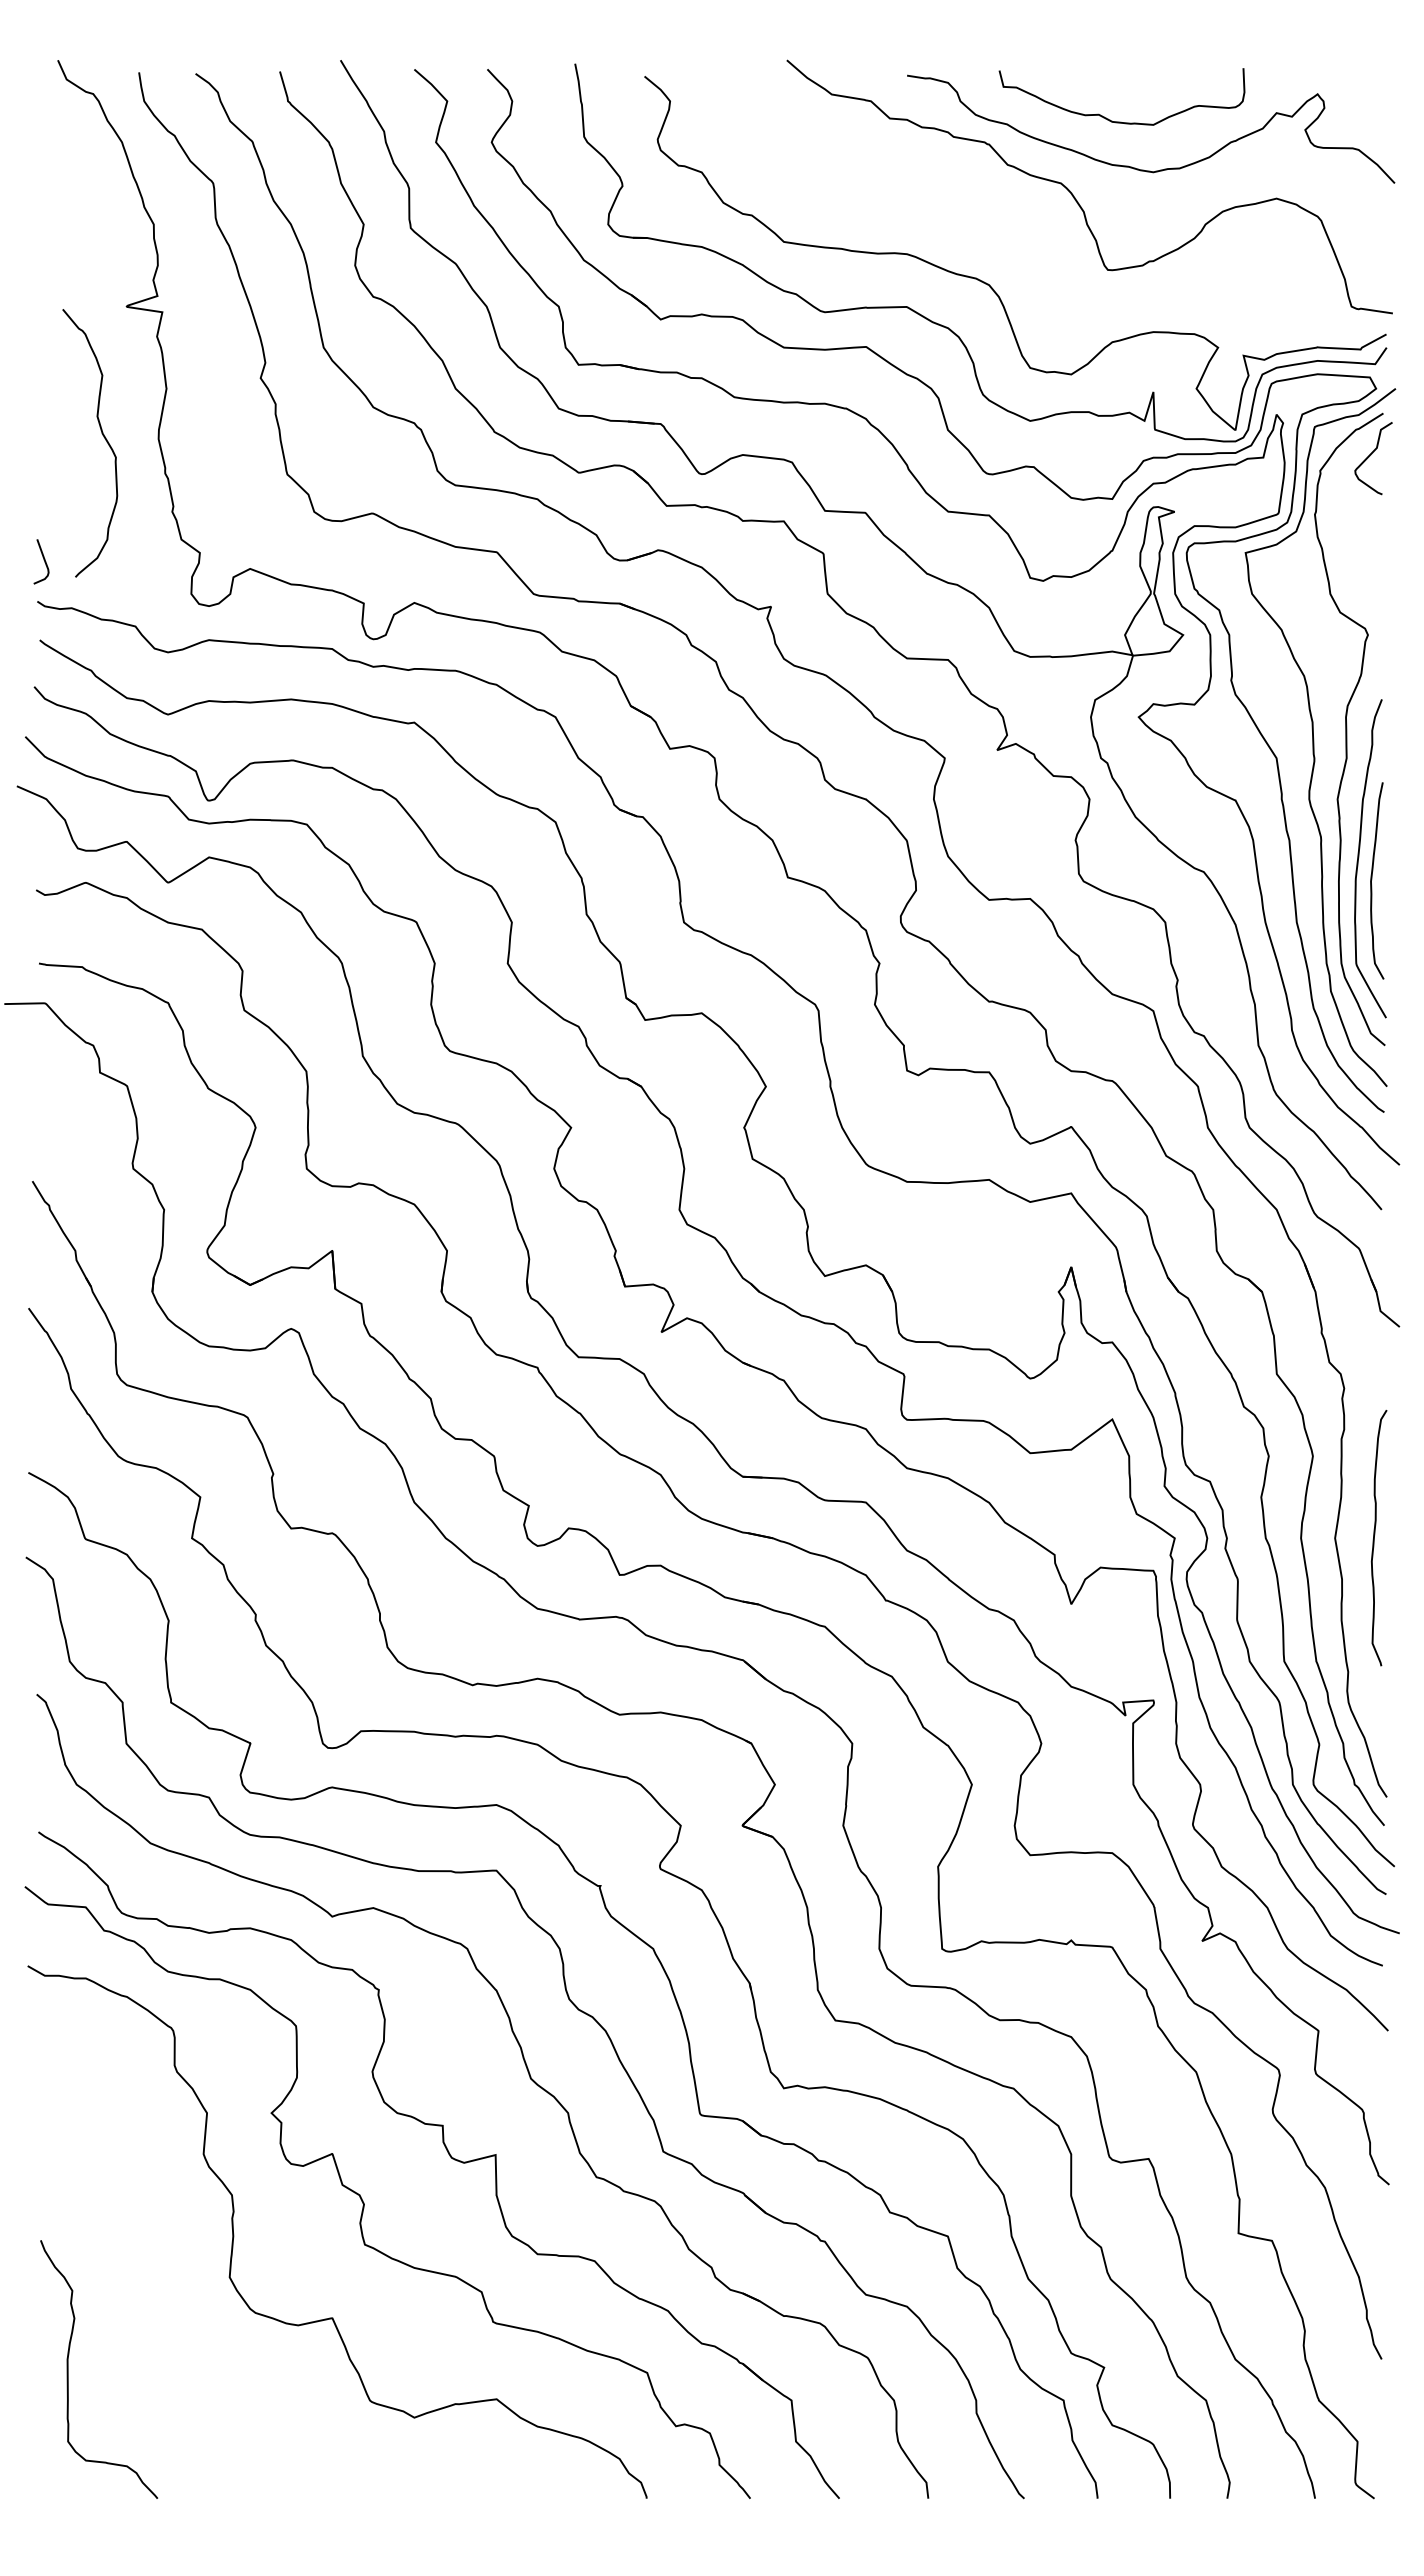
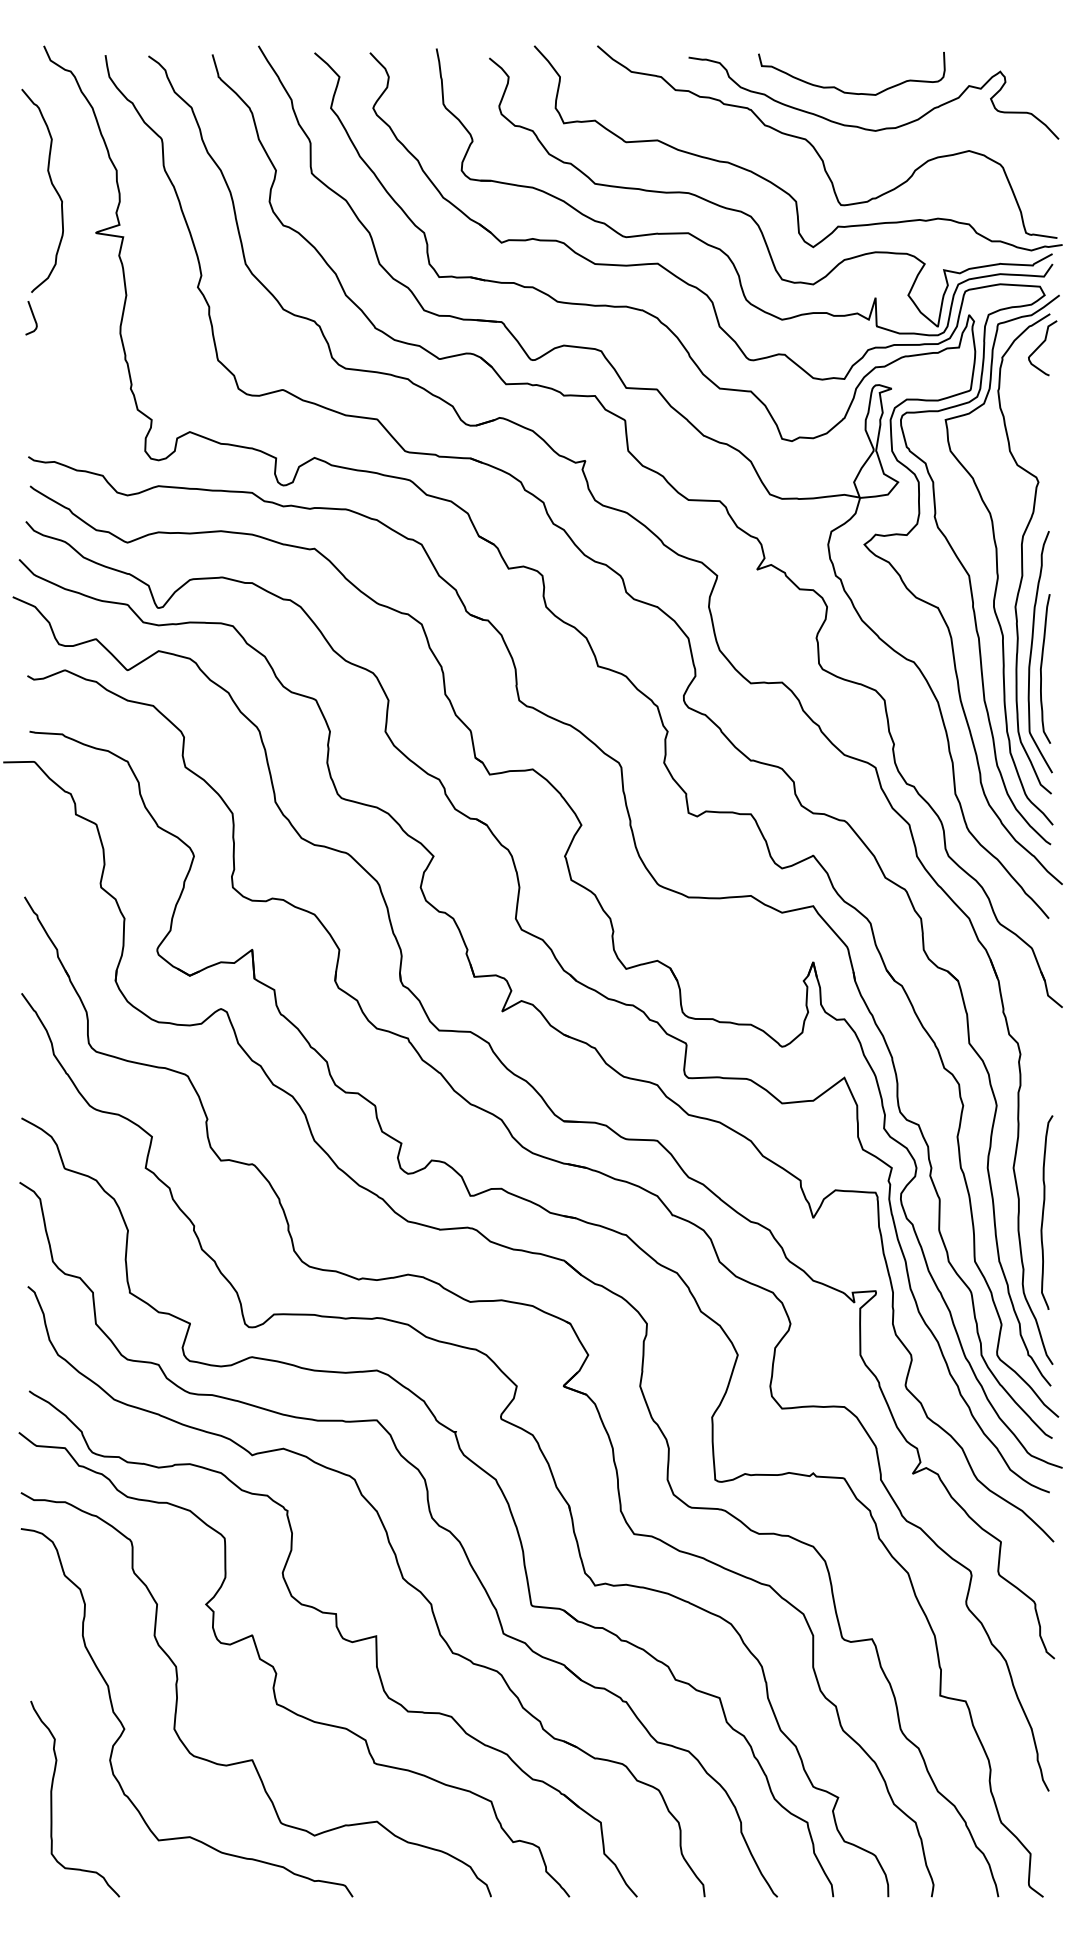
curve: (1021, 242) -> (775, 184), added
curve: (103, 437) -> (52, 186), moved
curve: (43, 560) -> (32, 317), moved
curve: (1374, 1537) -> (1043, 1212), moved
curve: (164, 2276) -> (124, 1728), added

